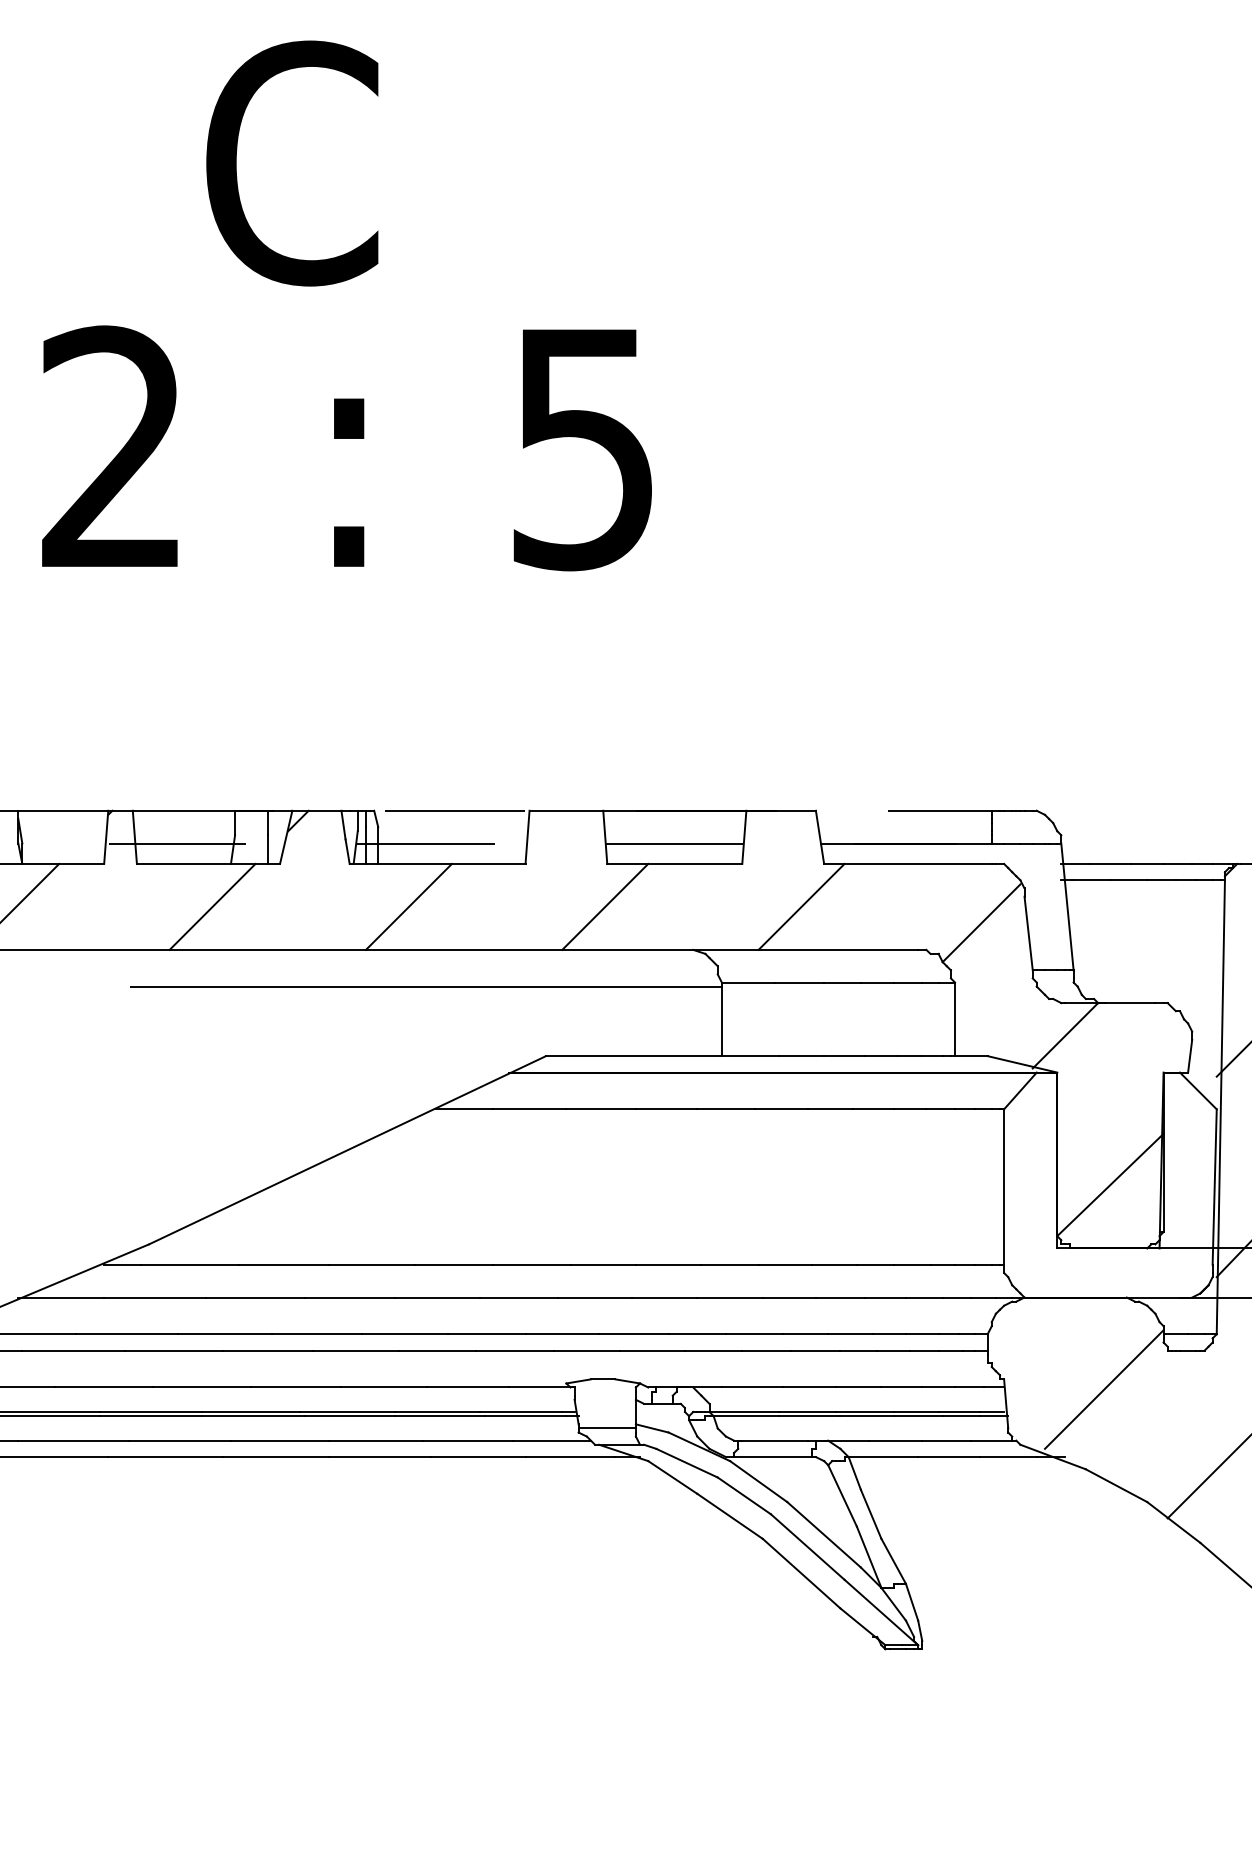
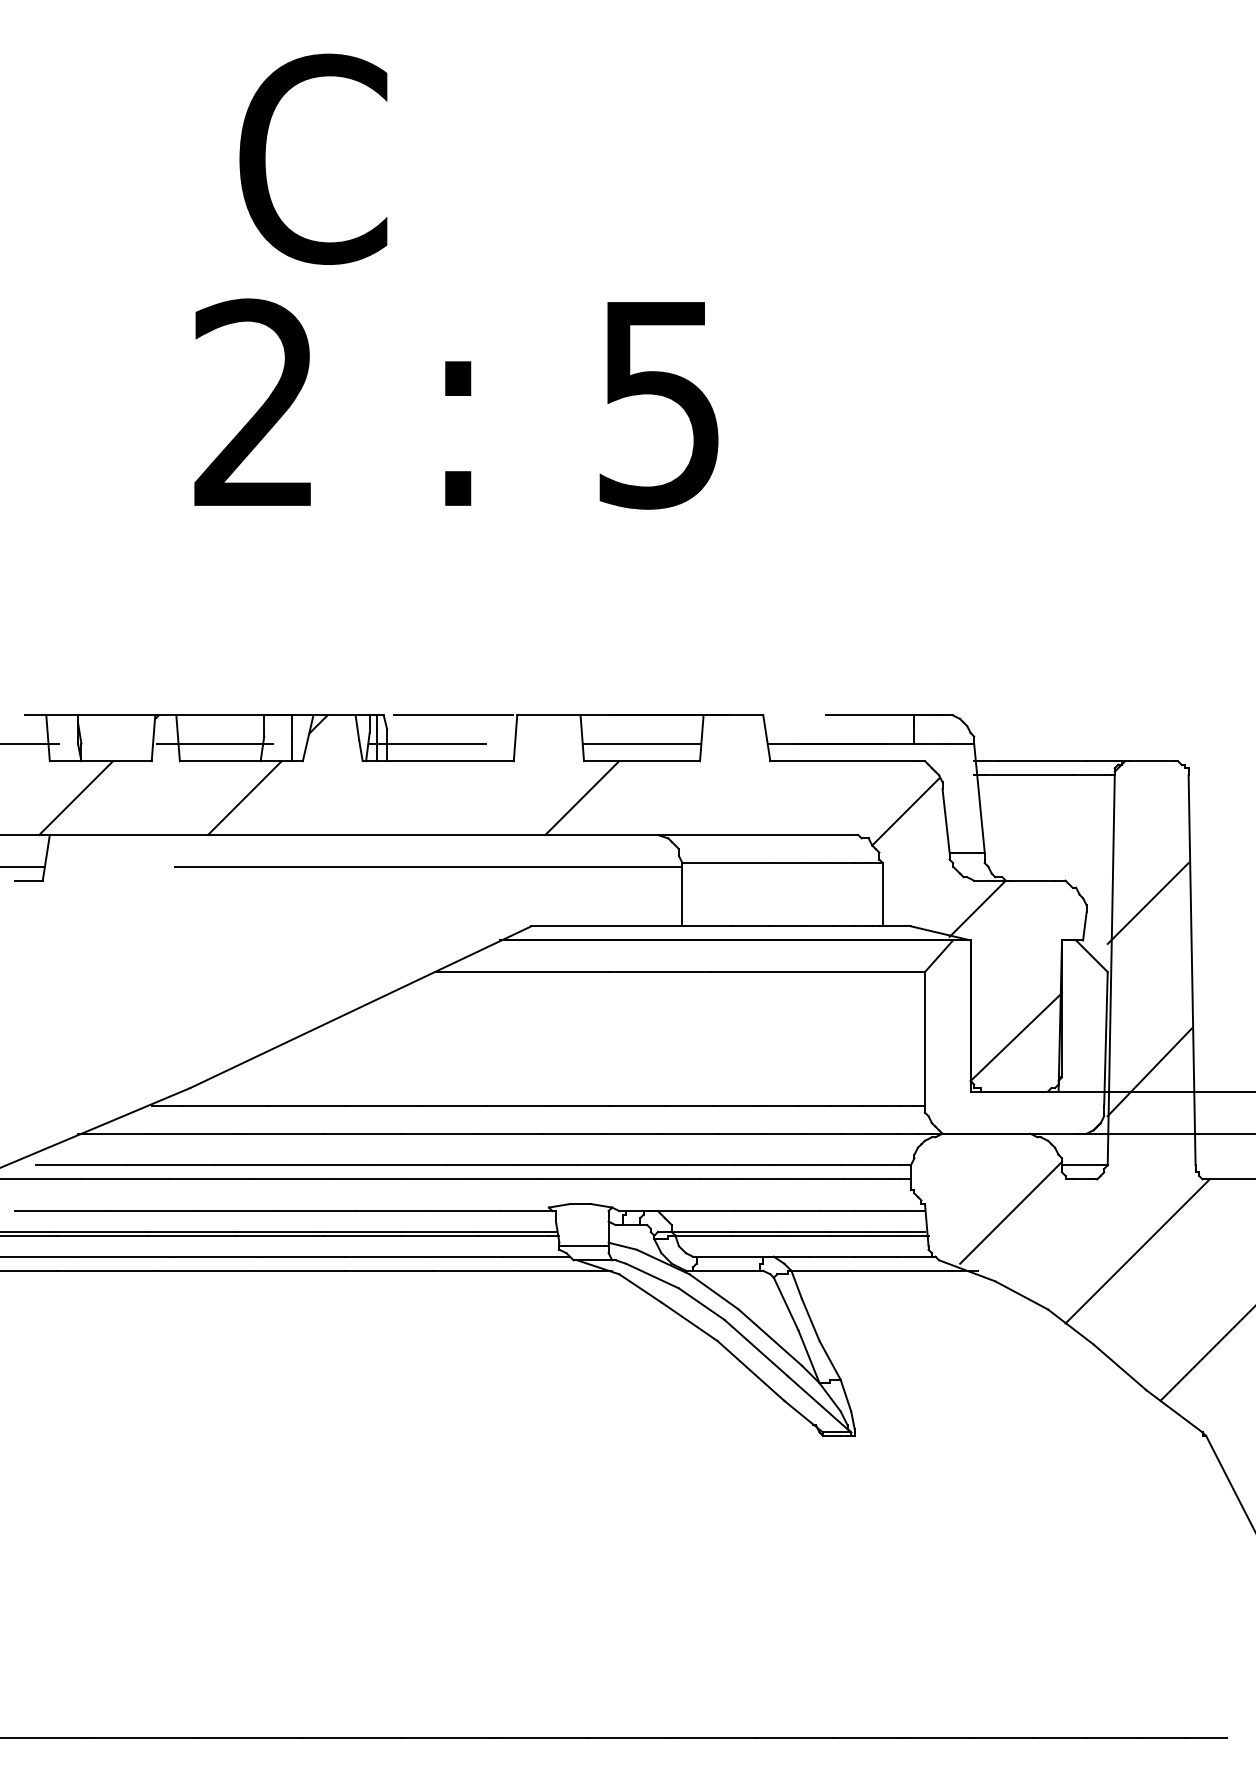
text: (347, 447) -> (456, 403), moved
line: (408, 907) -> (413, 798), removed
line: (801, 907) -> (750, 798), removed

